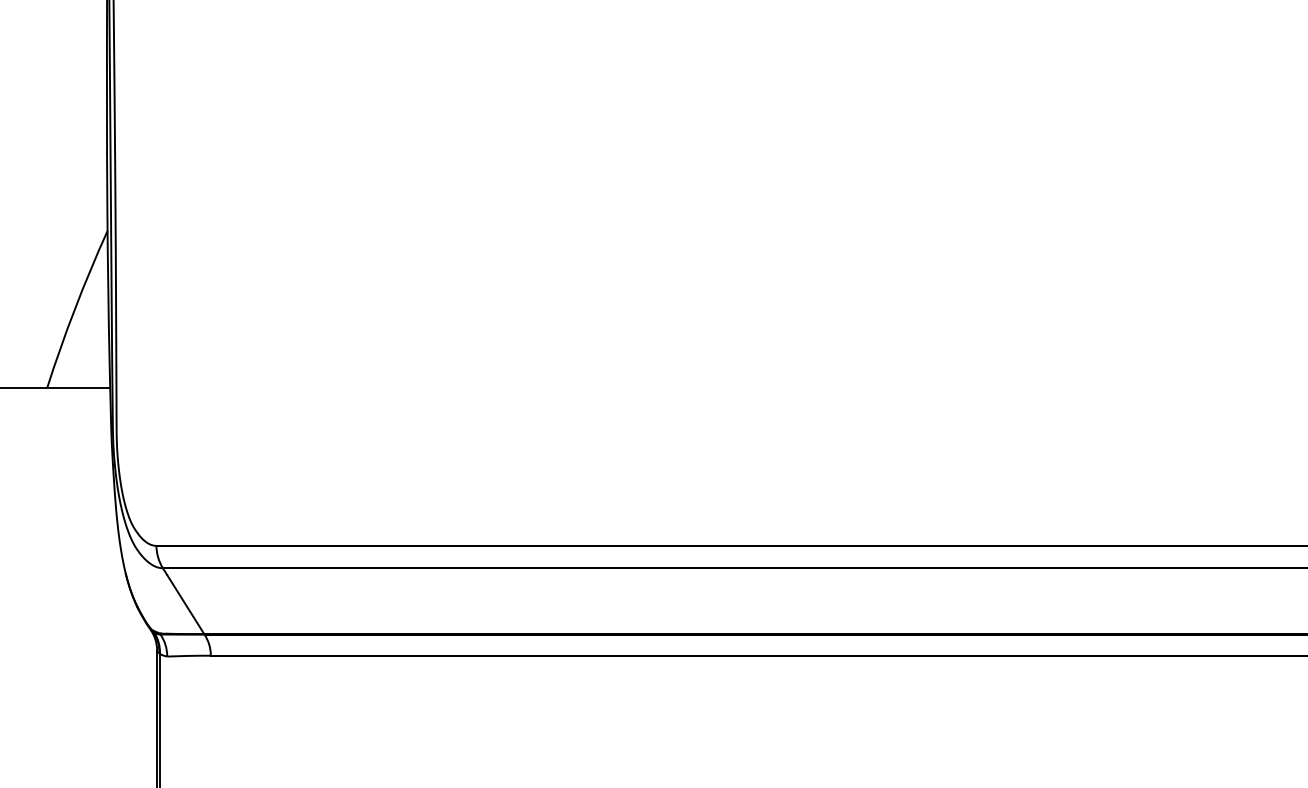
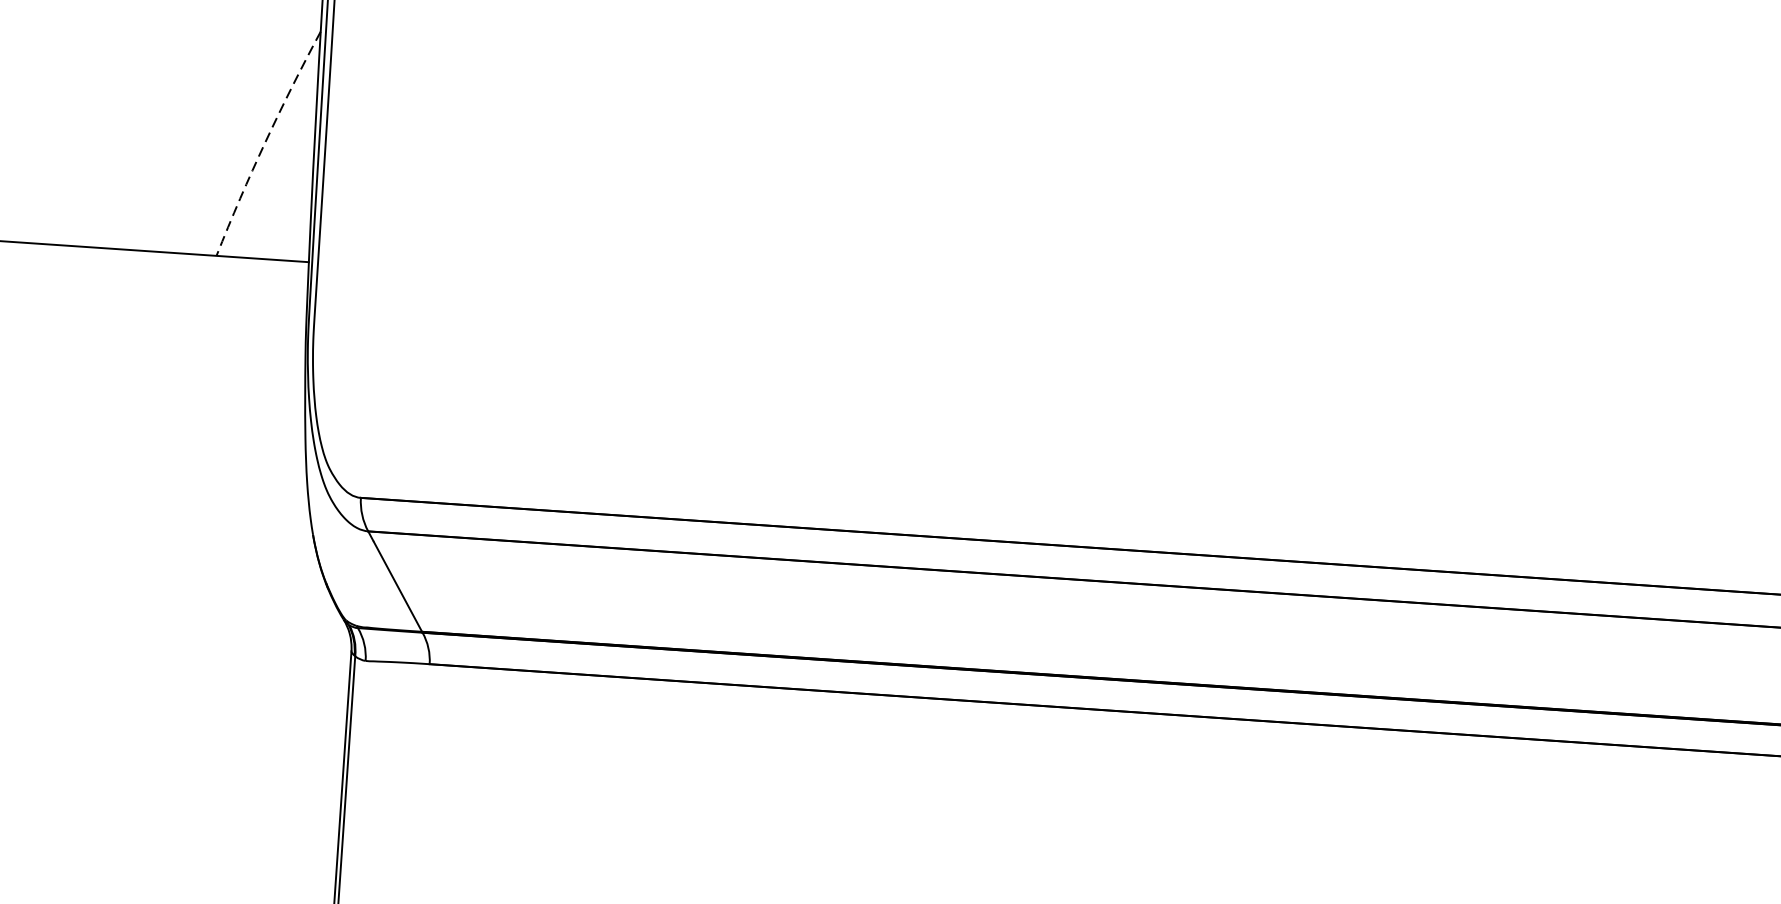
arc: (75, 308) -> (266, 141), solid -> dashed

